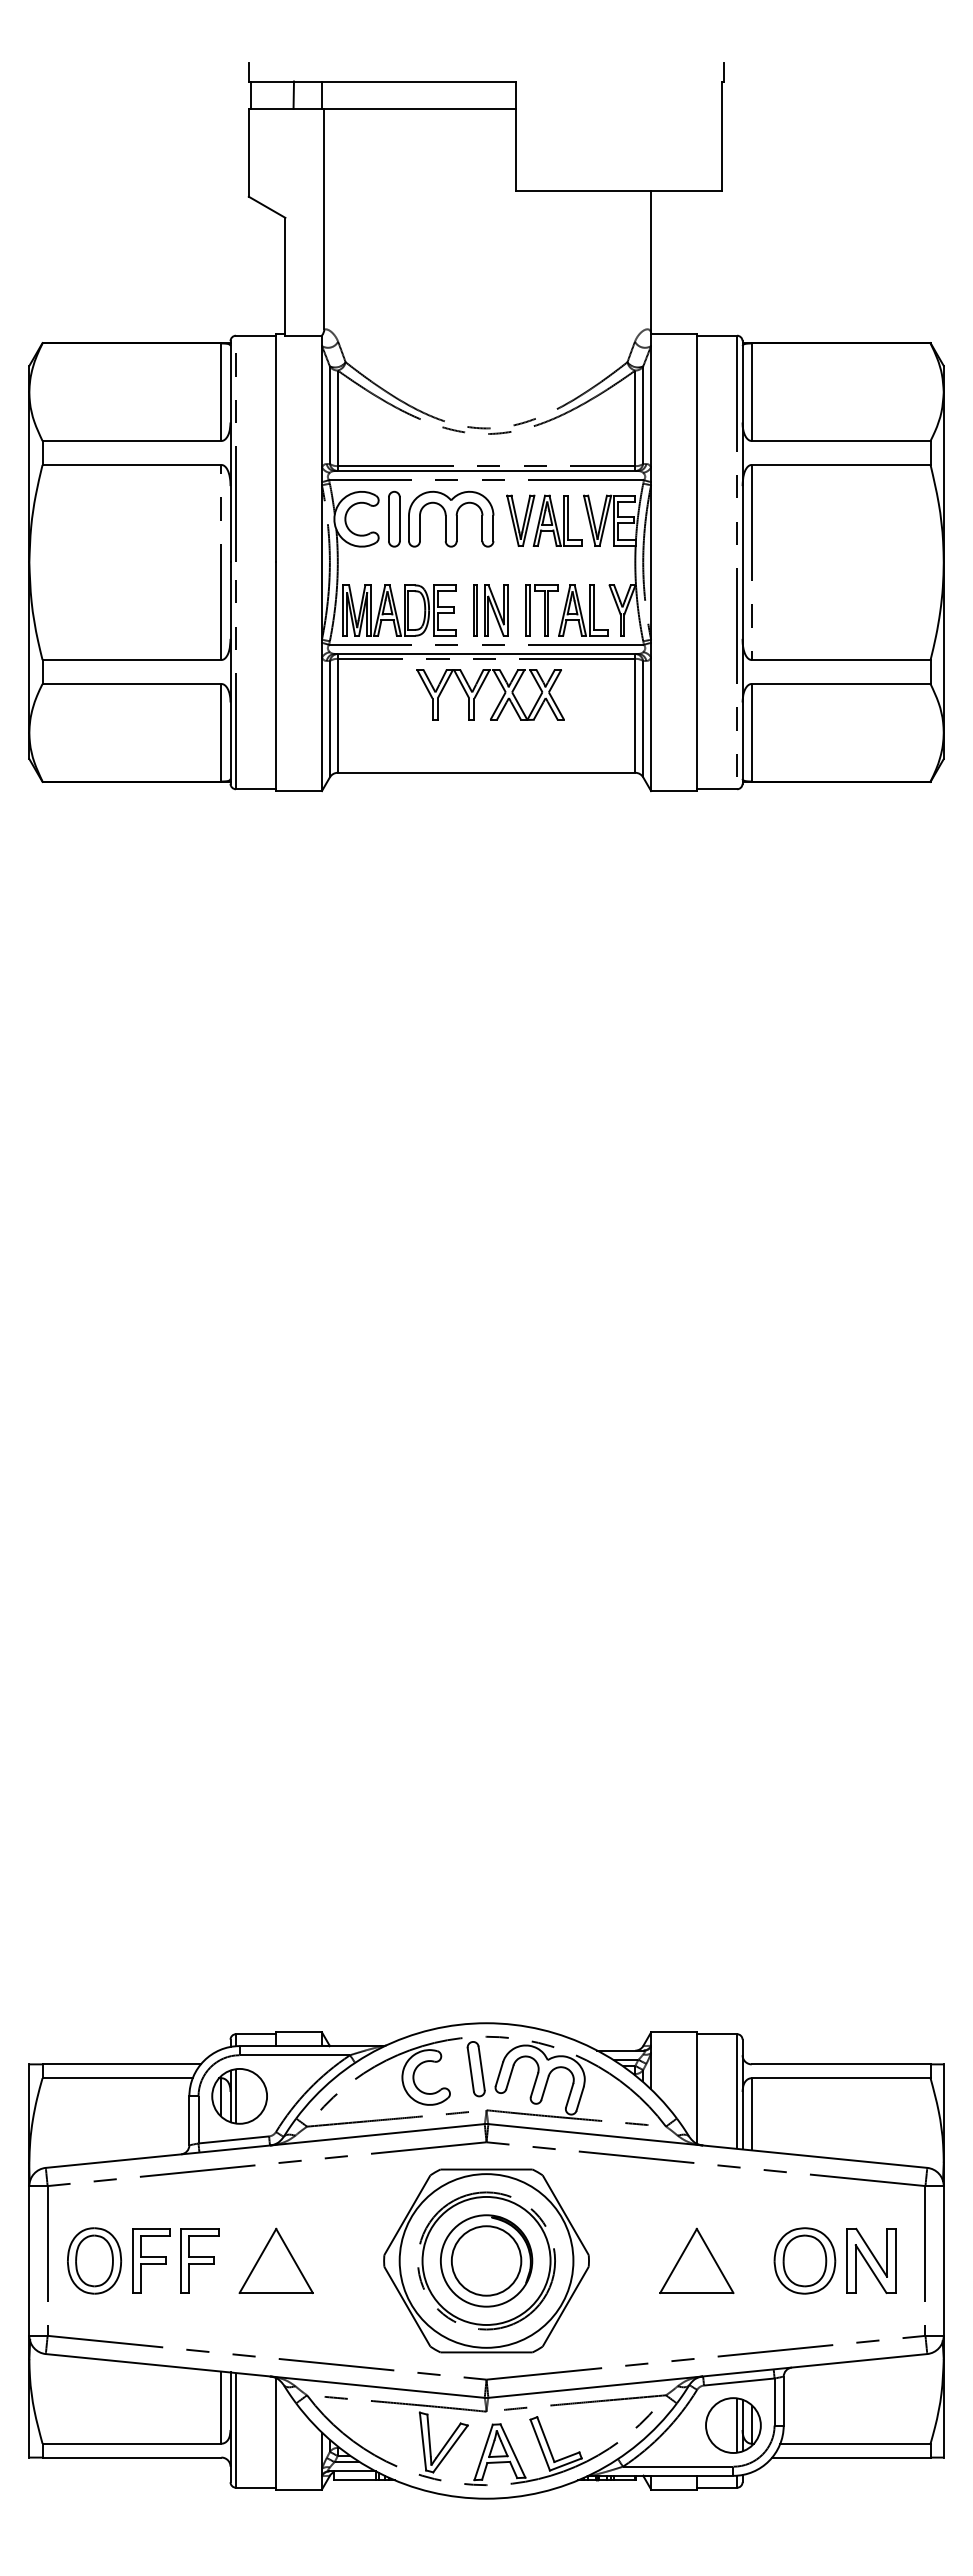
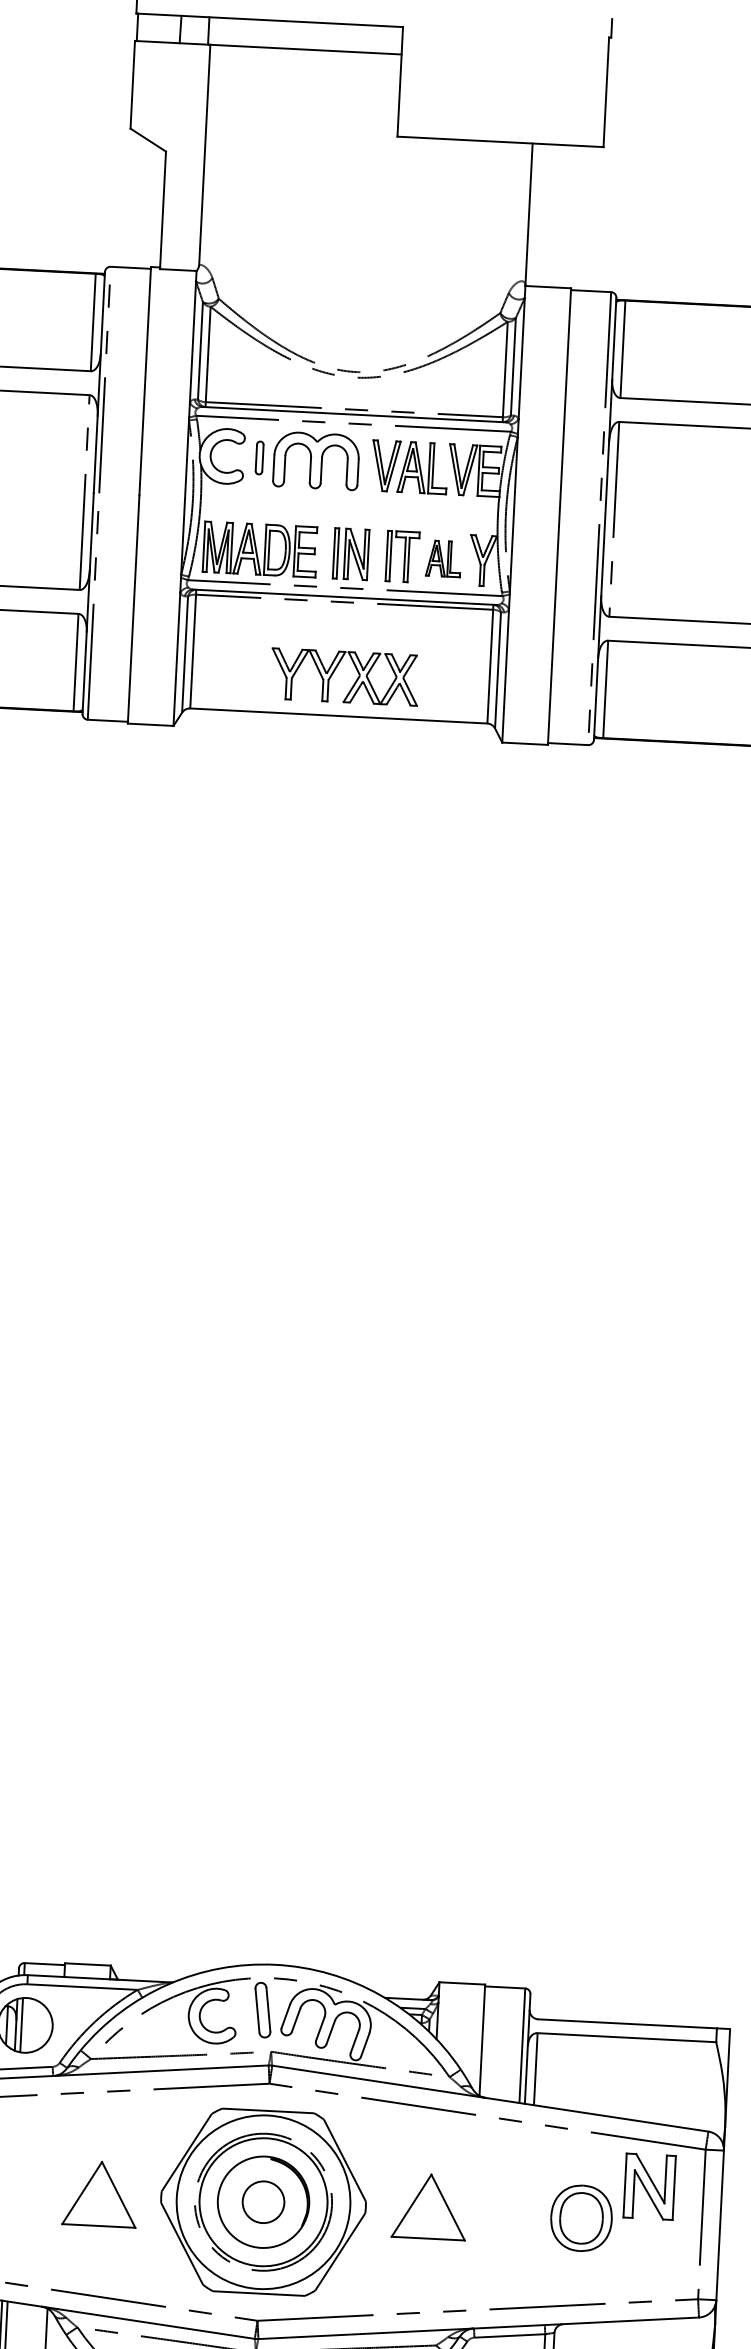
part: (394, 518) -> (259, 457), size x0.6
part: (583, 610) -> (443, 558), size x0.7
part: (480, 689) -> (335, 671), moved
part: (275, 2260) -> (99, 2193), moved
circle: (486, 2260) -> (263, 2201), size x0.6
part: (696, 2260) -> (429, 2206), moved
part: (871, 2260) -> (649, 2186), moved

